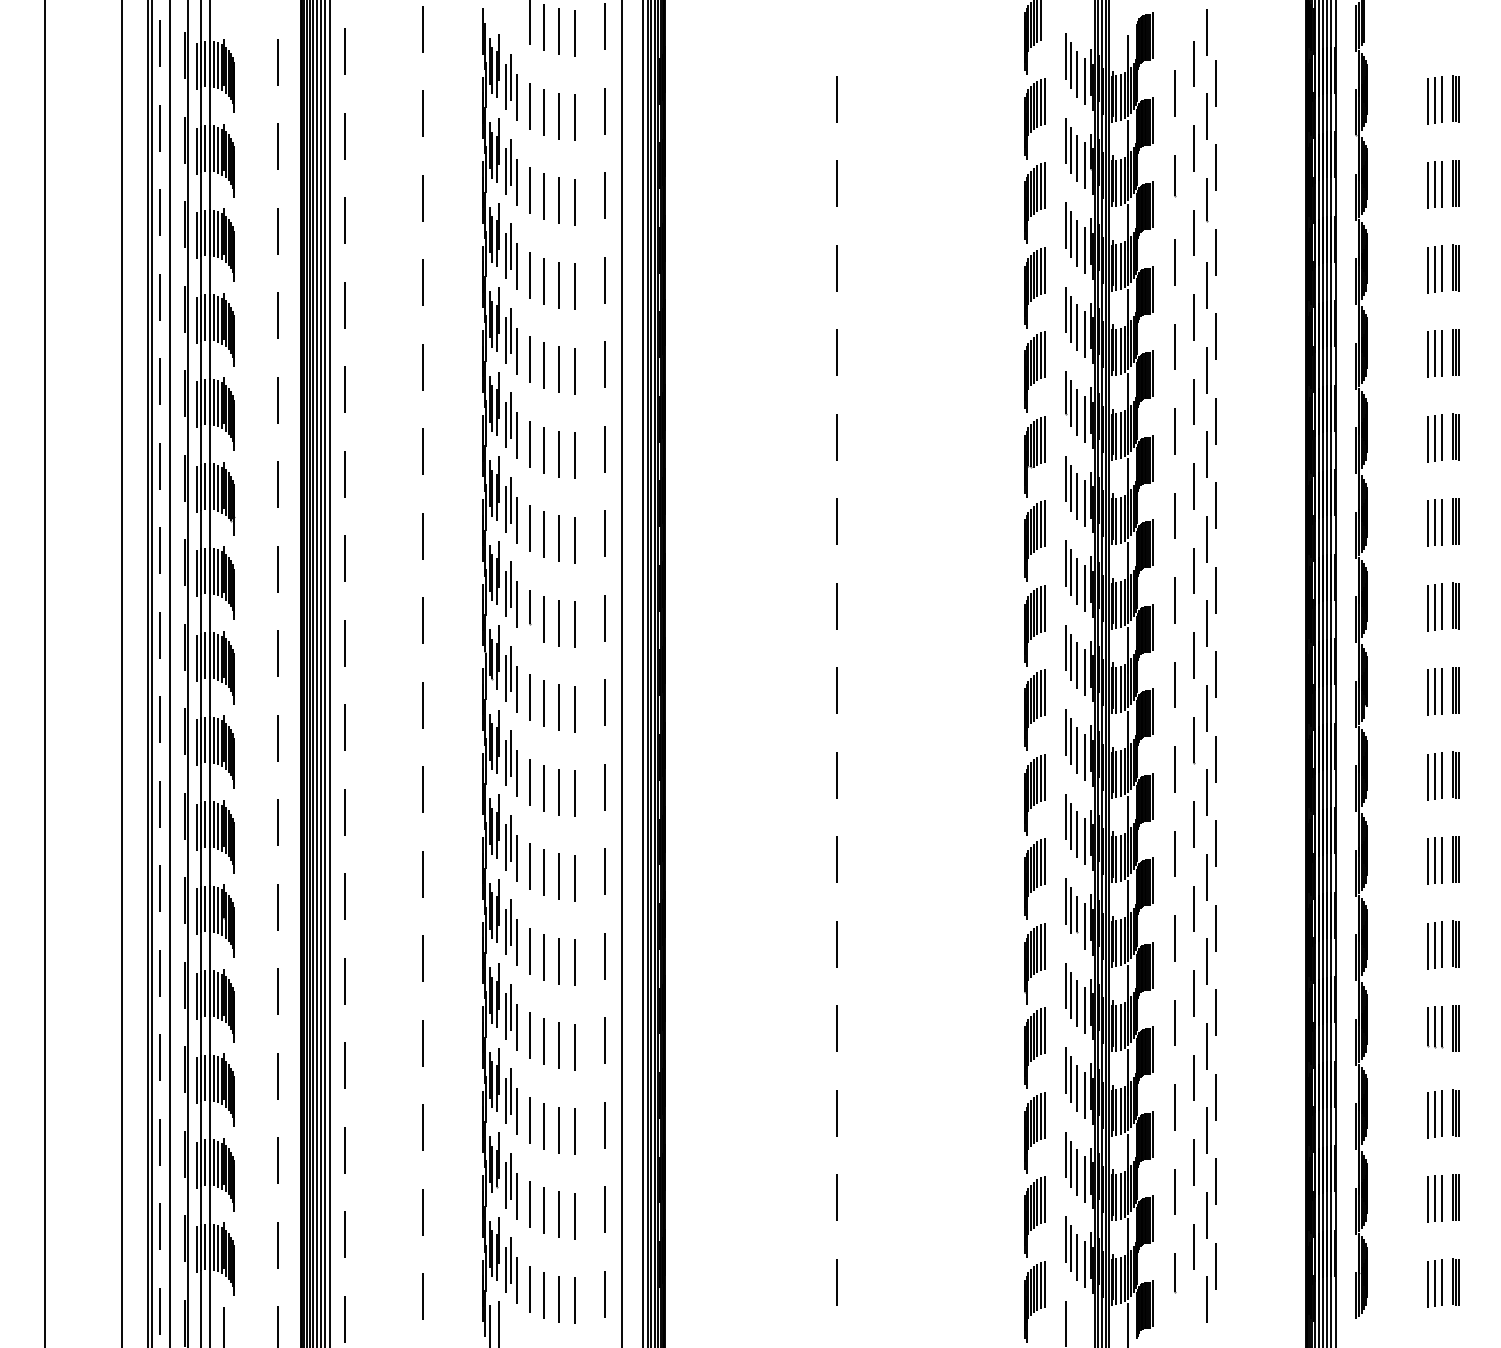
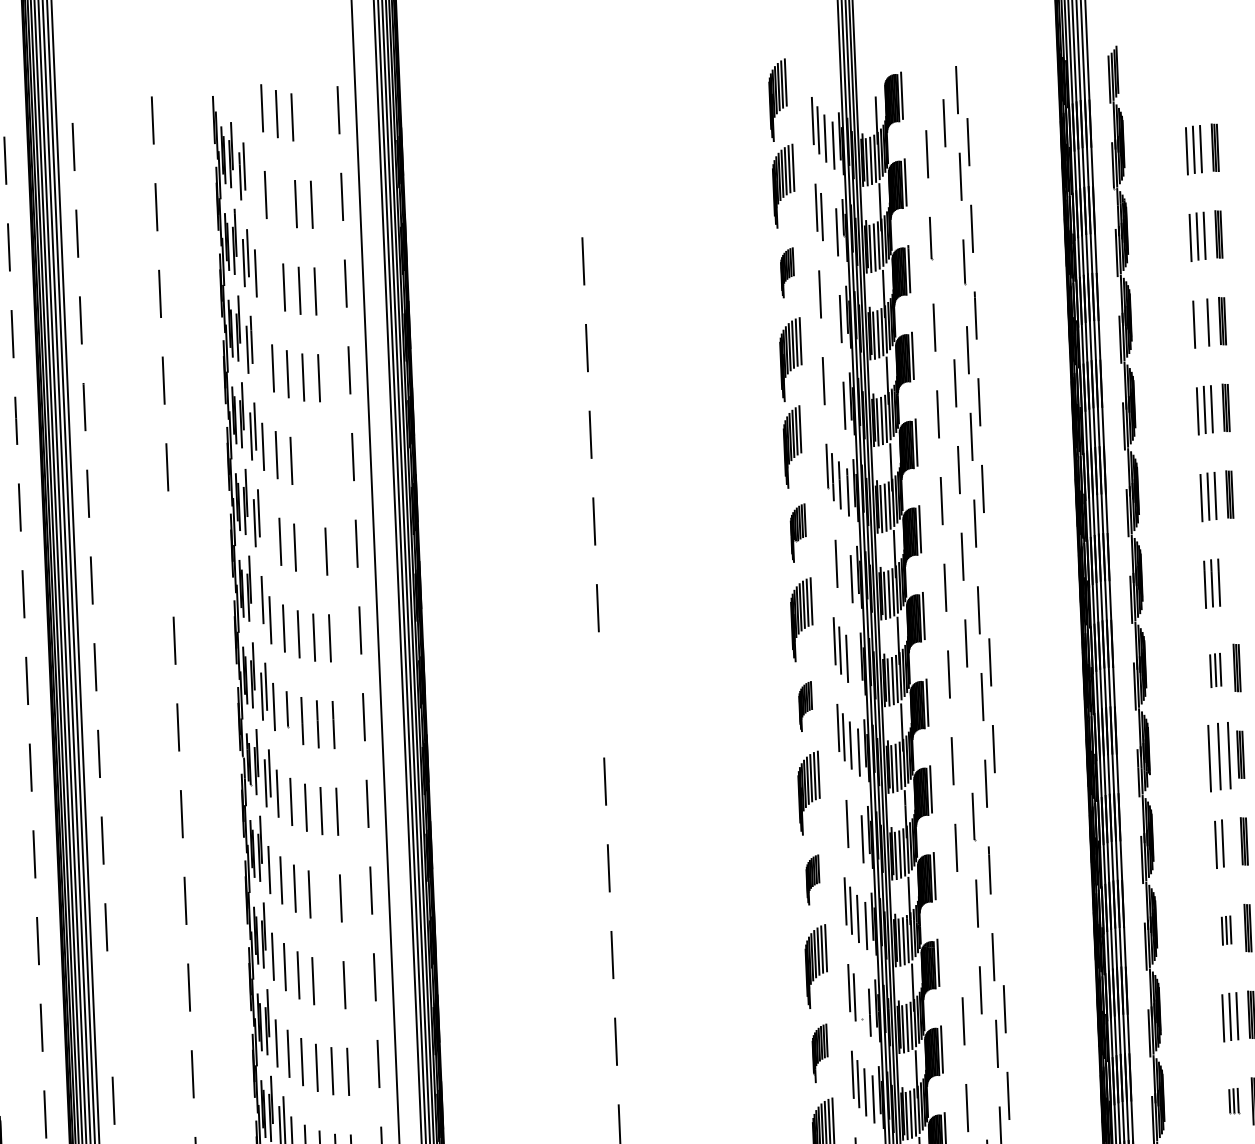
line: (574, 32) -> (307, 117), removed
line: (517, 97) -> (252, 186), removed
line: (836, 98) -> (579, 173), removed
line: (544, 111) -> (280, 199), removed
line: (1193, 148) -> (948, 209), removed
line: (1076, 158) -> (828, 225), removed
line: (530, 190) -> (269, 281), removed
part: (1034, 202) -> (787, 272), size x0.6
line: (1193, 232) -> (951, 296), removed
line: (1070, 234) -> (825, 303), removed
line: (1076, 242) -> (832, 311), removed
line: (517, 266) -> (259, 360), removed
line: (1435, 268) -> (1201, 322), removed
line: (1070, 318) -> (829, 389), removed
line: (1076, 327) -> (835, 398), removed
line: (1044, 354) -> (804, 427), removed
line: (559, 369) -> (307, 463), removed
line: (574, 370) -> (322, 464), removed
line: (517, 435) -> (266, 533), removed
line: (423, 451) -> (171, 553), removed
line: (559, 453) -> (310, 550), removed
part: (1034, 456) -> (798, 532), size x0.7
line: (1065, 478) -> (830, 554), removed
line: (1076, 496) -> (843, 572), removed
line: (1216, 505) -> (987, 575), removed
line: (506, 509) -> (258, 609), removed
part: (1455, 521) -> (1232, 581), removed
line: (1084, 587) -> (855, 665), removed
line: (836, 605) -> (601, 694), removed
part: (1434, 607) -> (1215, 670), size x0.7
part: (1034, 625) -> (805, 706), size x0.6
line: (1193, 655) -> (969, 730), removed
part: (1434, 691) -> (1218, 756), size x1.4
line: (1065, 732) -> (841, 814), removed
line: (1076, 749) -> (853, 831), removed
line: (510, 753) -> (273, 860), removed
line: (1216, 758) -> (997, 834), removed
line: (1442, 775) -> (1230, 842), removed
line: (559, 791) -> (325, 896), removed
part: (1034, 794) -> (812, 879), size x0.6
line: (510, 837) -> (276, 946), removed
line: (1216, 843) -> (1001, 922), removed
line: (1175, 853) -> (959, 934), removed
part: (1434, 860) -> (1226, 930), size x0.6
line: (559, 876) -> (328, 984), removed
line: (345, 896) -> (110, 1013), removed
line: (1076, 913) -> (860, 999), removed
line: (510, 922) -> (280, 1033), removed
part: (1034, 963) -> (819, 1053), size x0.7
line: (1193, 993) -> (984, 1077), removed
part: (1435, 1027) -> (1234, 1101), size x0.6

